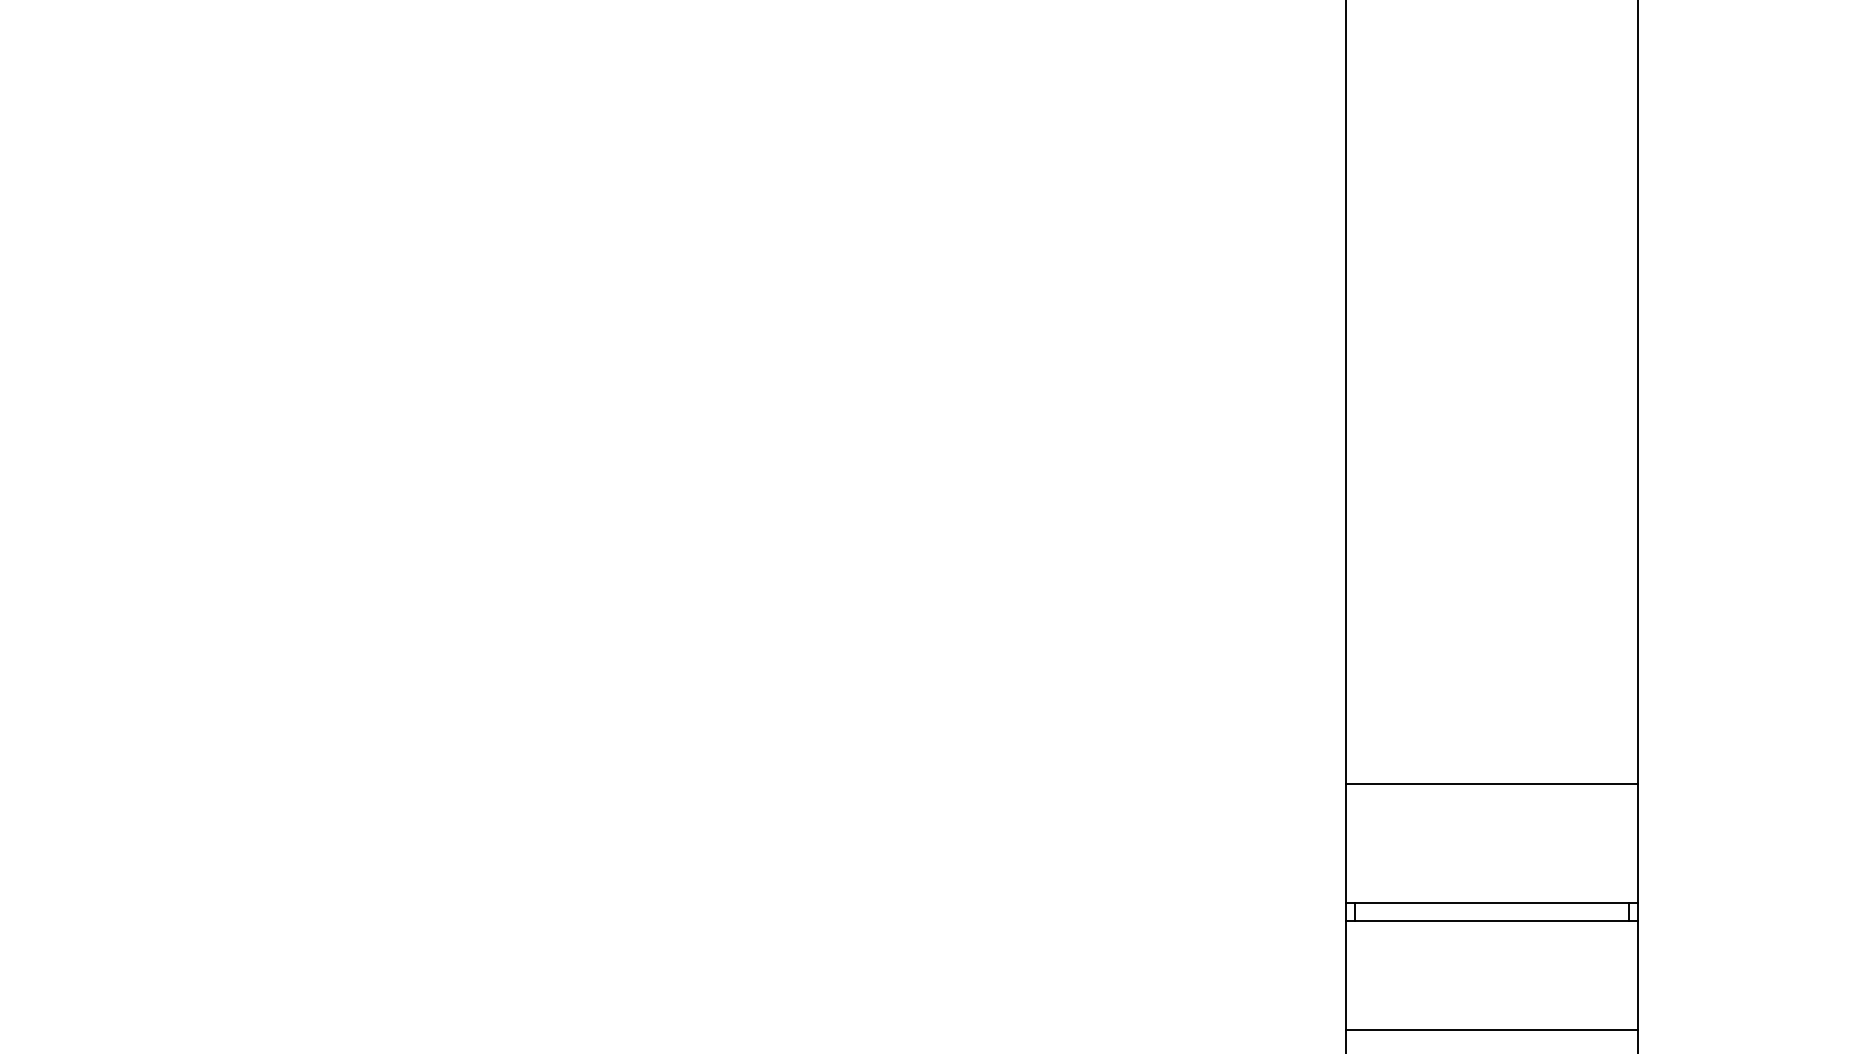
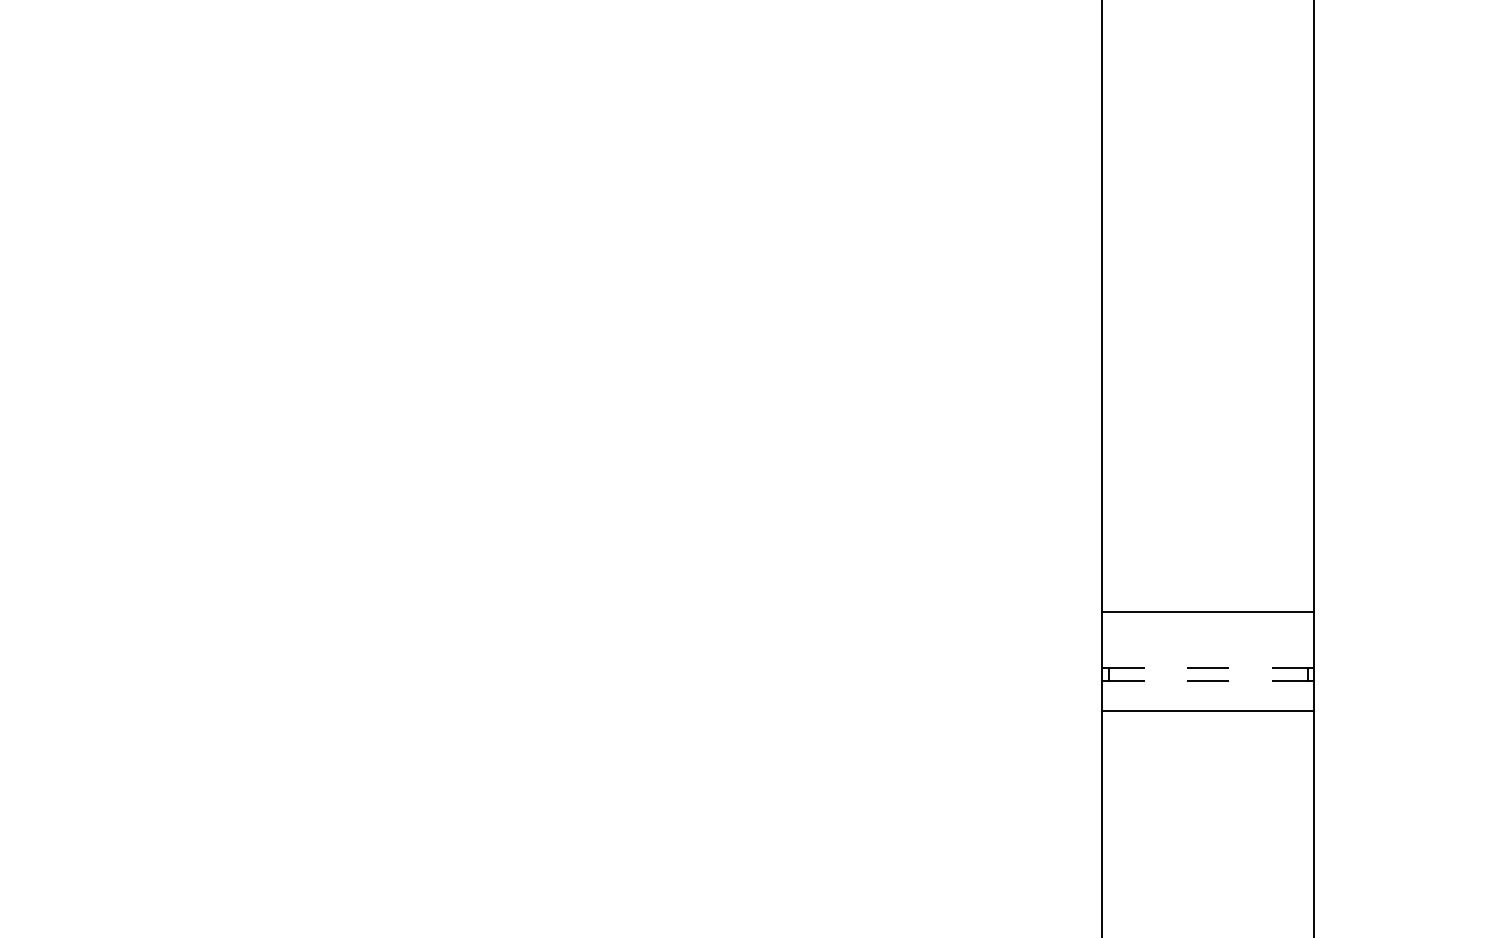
line: (1492, 784) -> (1208, 611), moved
line: (1492, 902) -> (1208, 667), solid -> dashed
line: (1492, 920) -> (1208, 680), solid -> dashed
line: (1492, 1030) -> (1208, 711), moved

